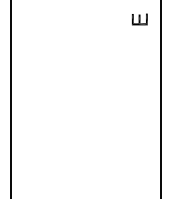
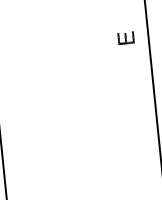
part: (139, 19) -> (125, 38), moved

